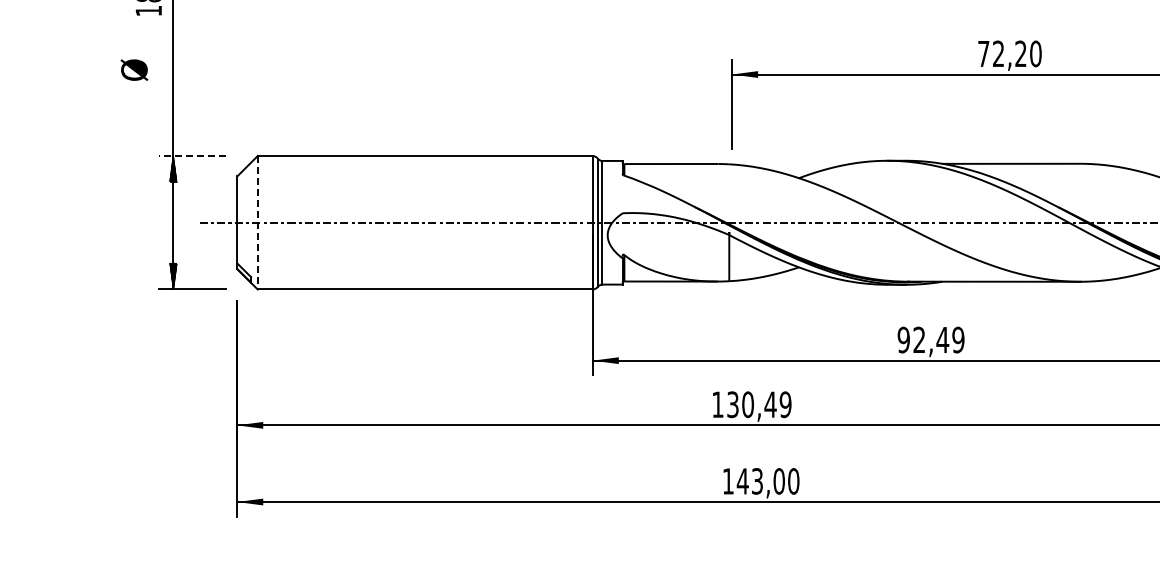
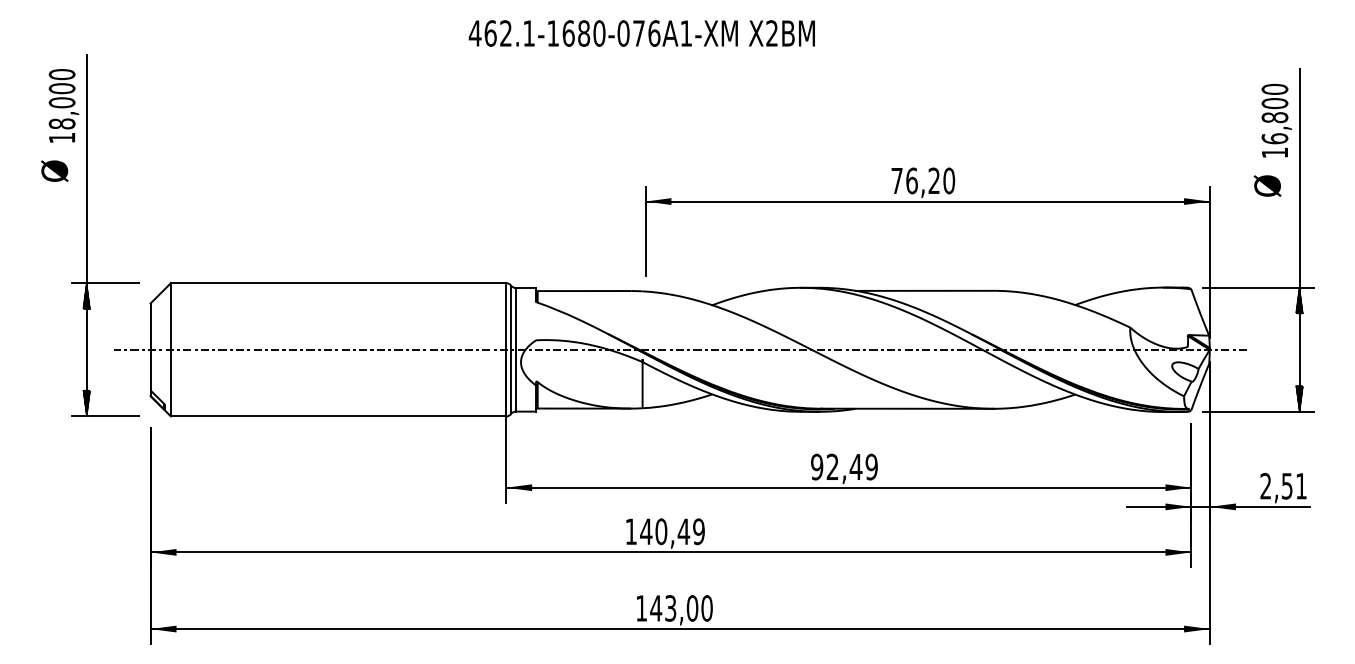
text: (998, 53) -> (911, 180), 72,20 -> 76,20
text: (134, 69) -> (54, 170), moved
line: (191, 156) -> (104, 283), dashed -> solid
line: (257, 222) -> (170, 349), dashed -> solid
text: (733, 404) -> (646, 531), 130,49 -> 140,49

